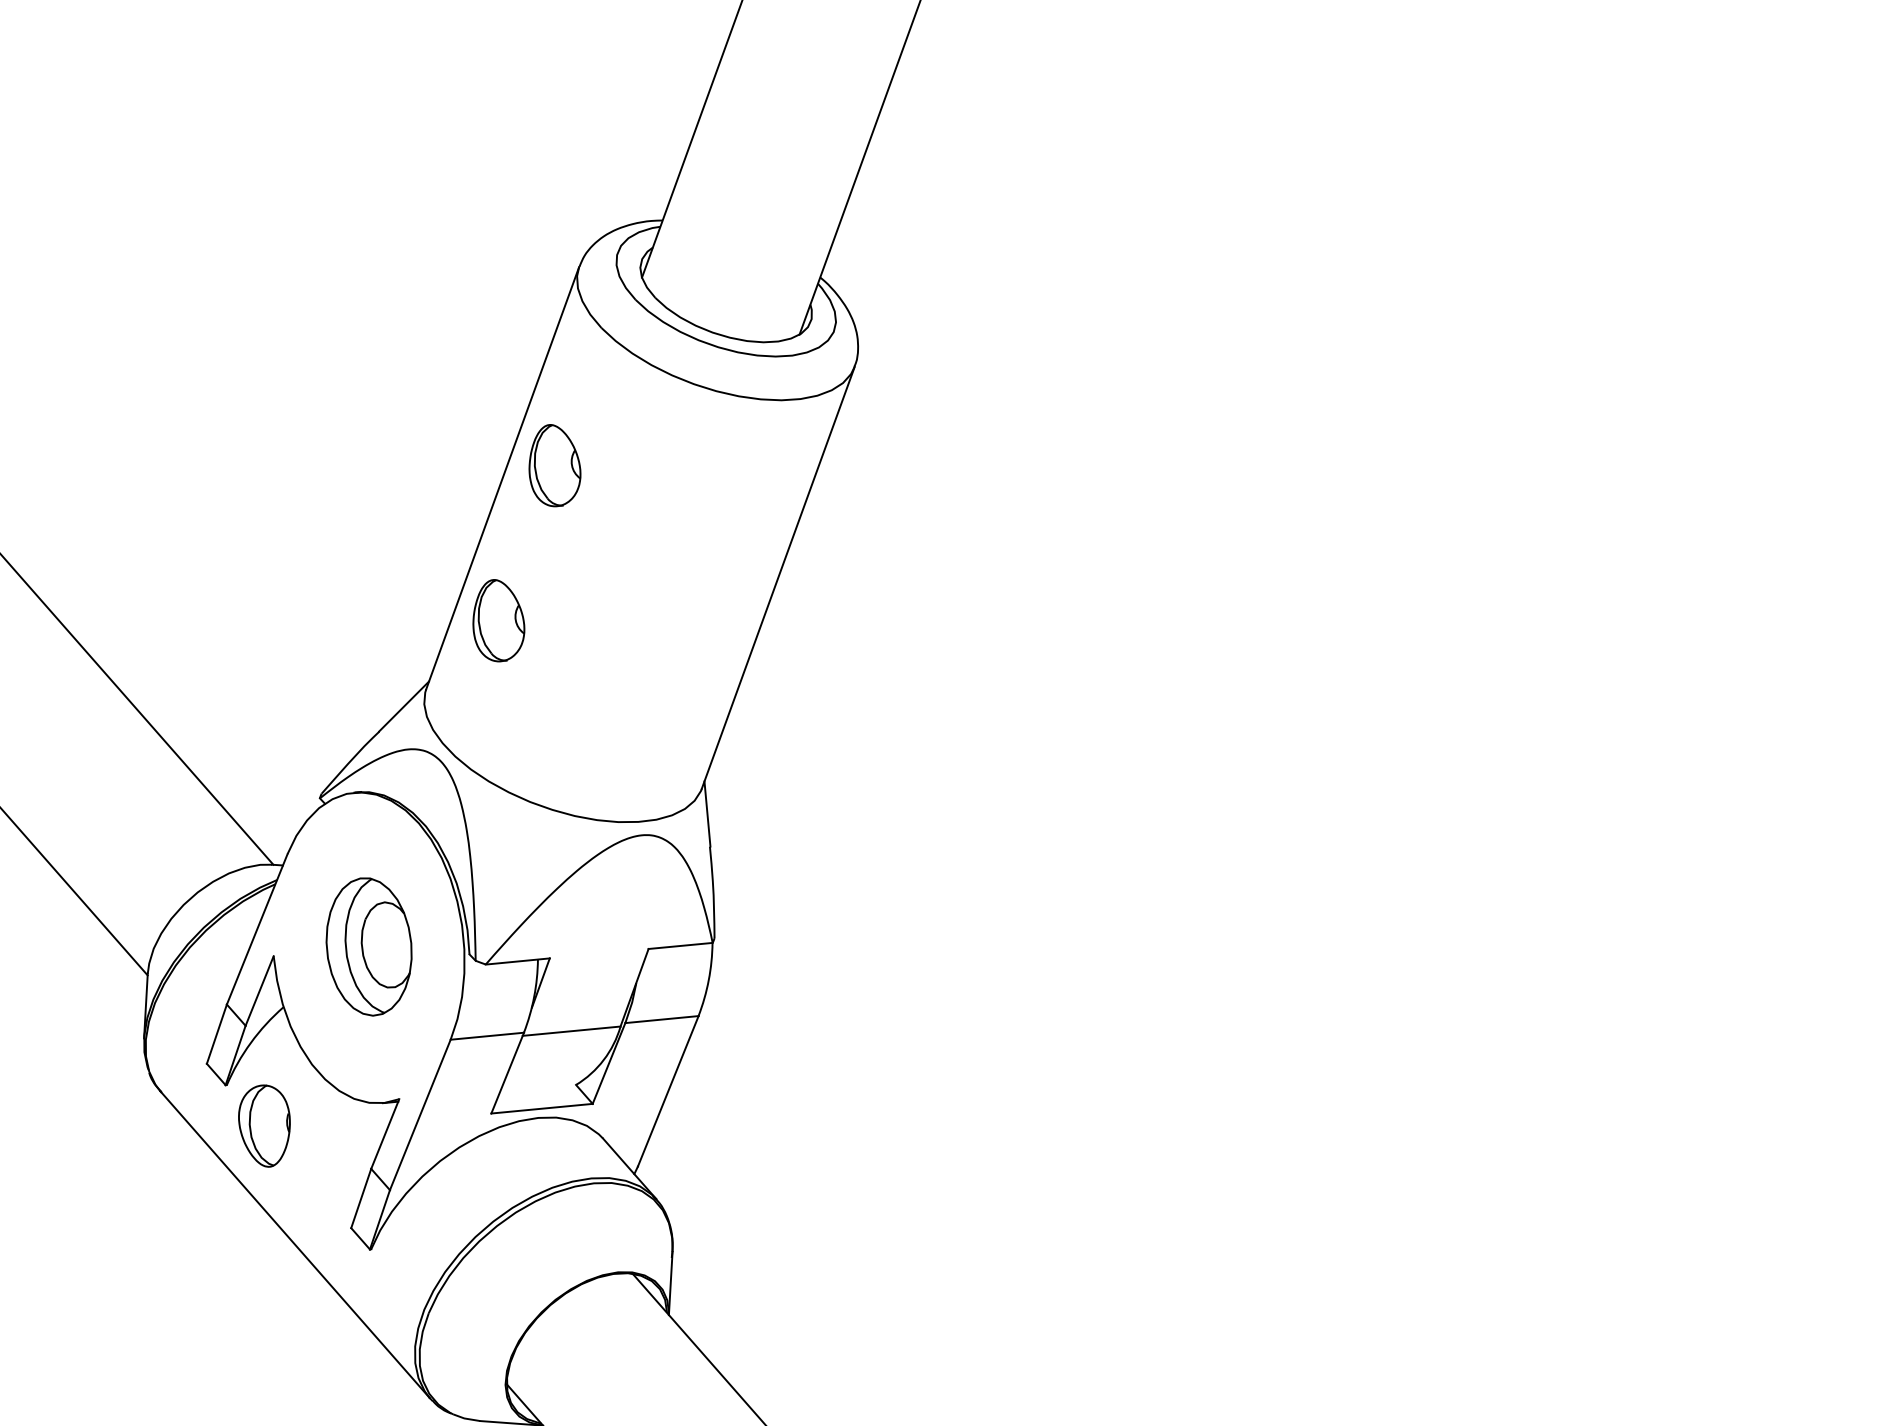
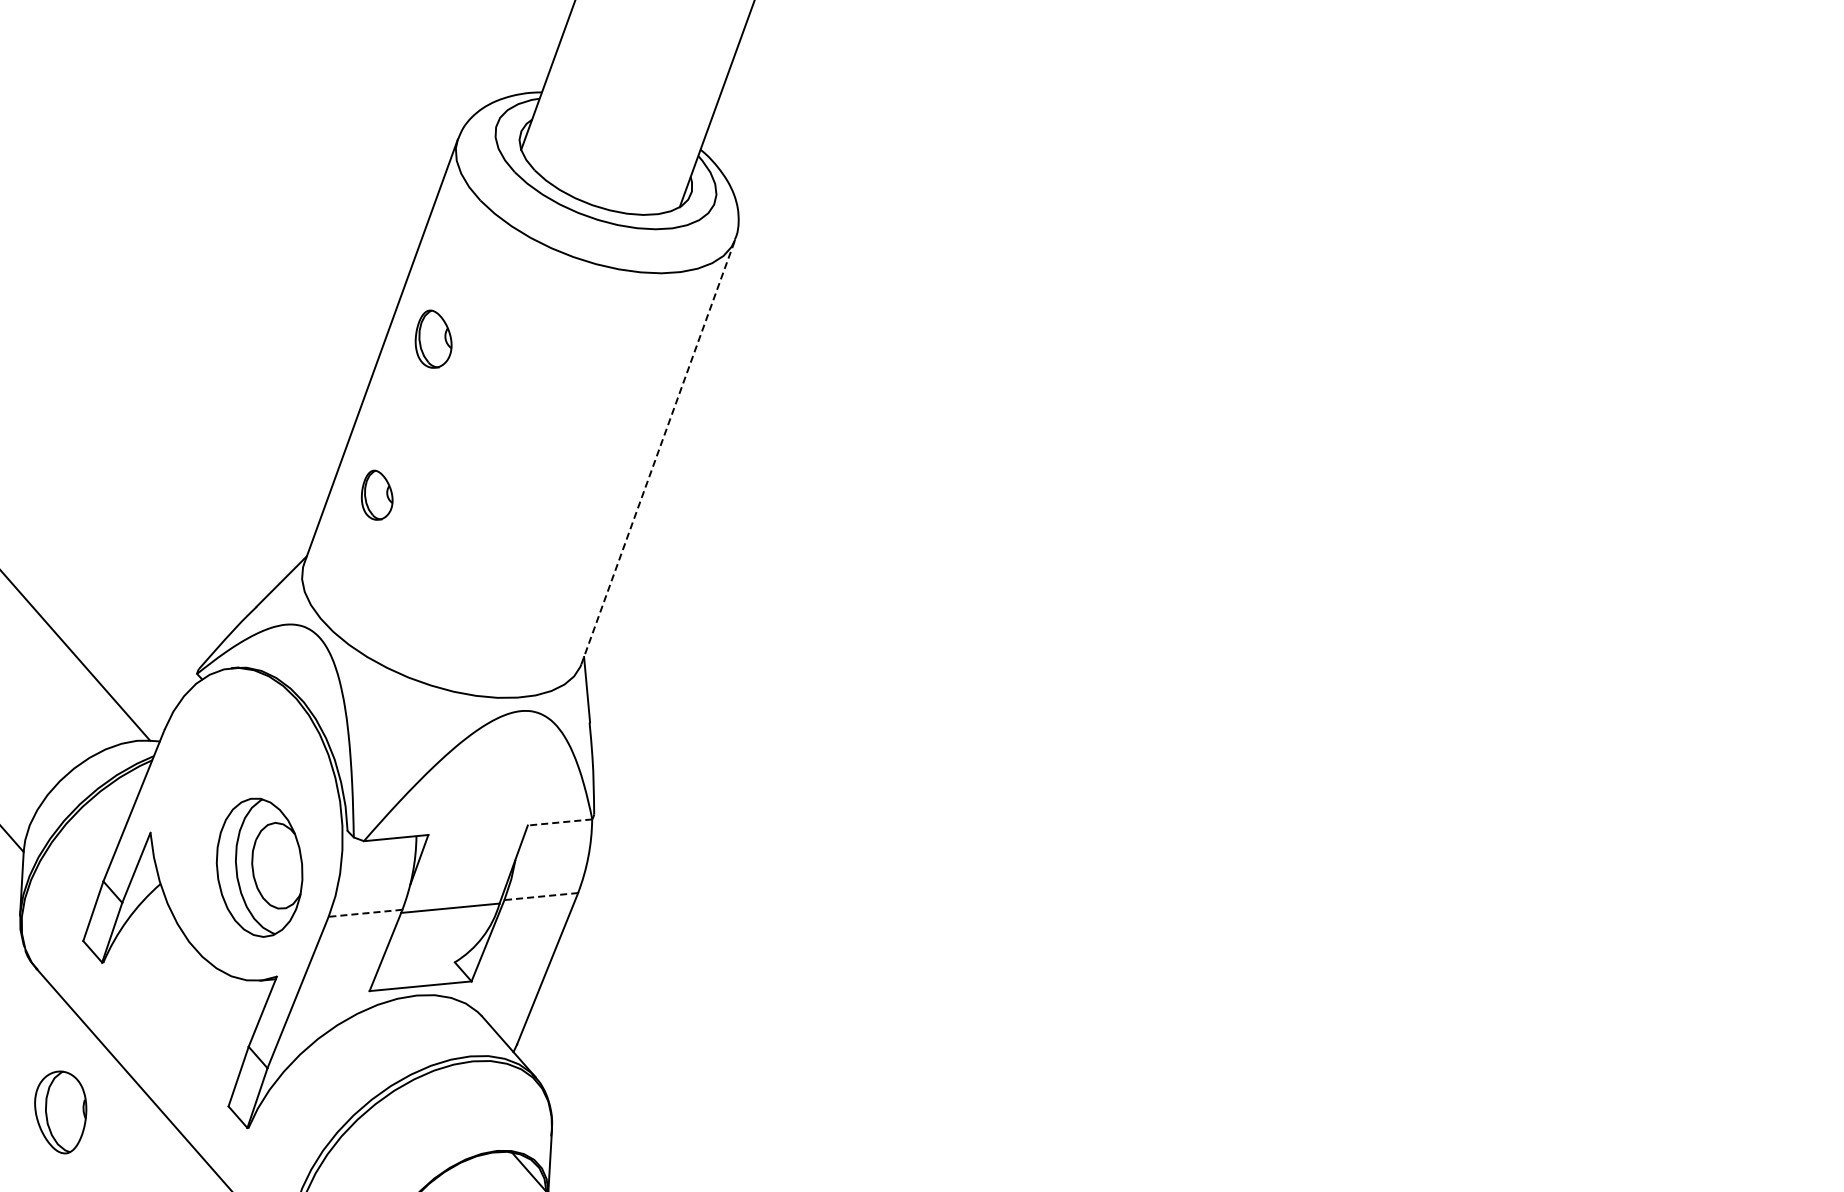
part: (554, 465) -> (433, 338), size x0.7
line: (778, 577) -> (658, 451), solid -> dashed
part: (498, 620) -> (376, 494), size x0.6
part: (368, 946) -> (259, 867), moved
line: (680, 946) -> (559, 823), solid -> dashed
line: (662, 1019) -> (541, 896), solid -> dashed
line: (487, 1036) -> (365, 913), solid -> dashed
part: (264, 1125) -> (60, 1111), moved

